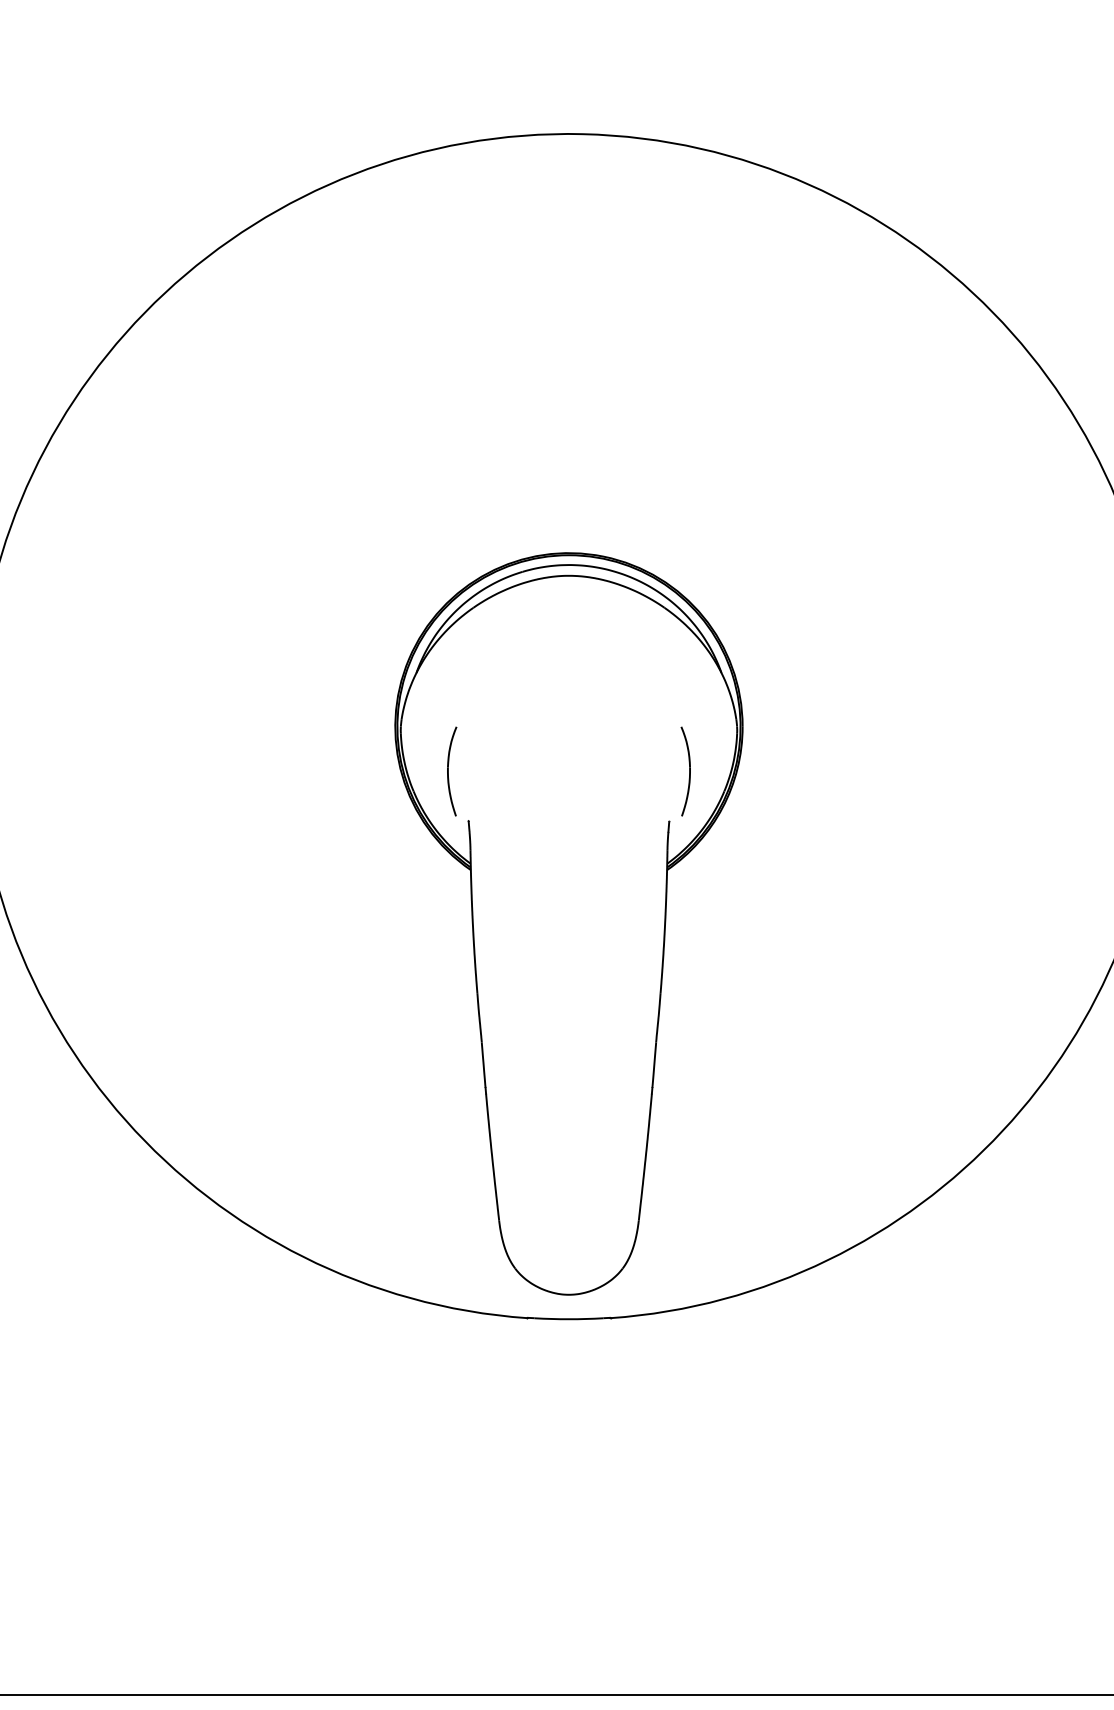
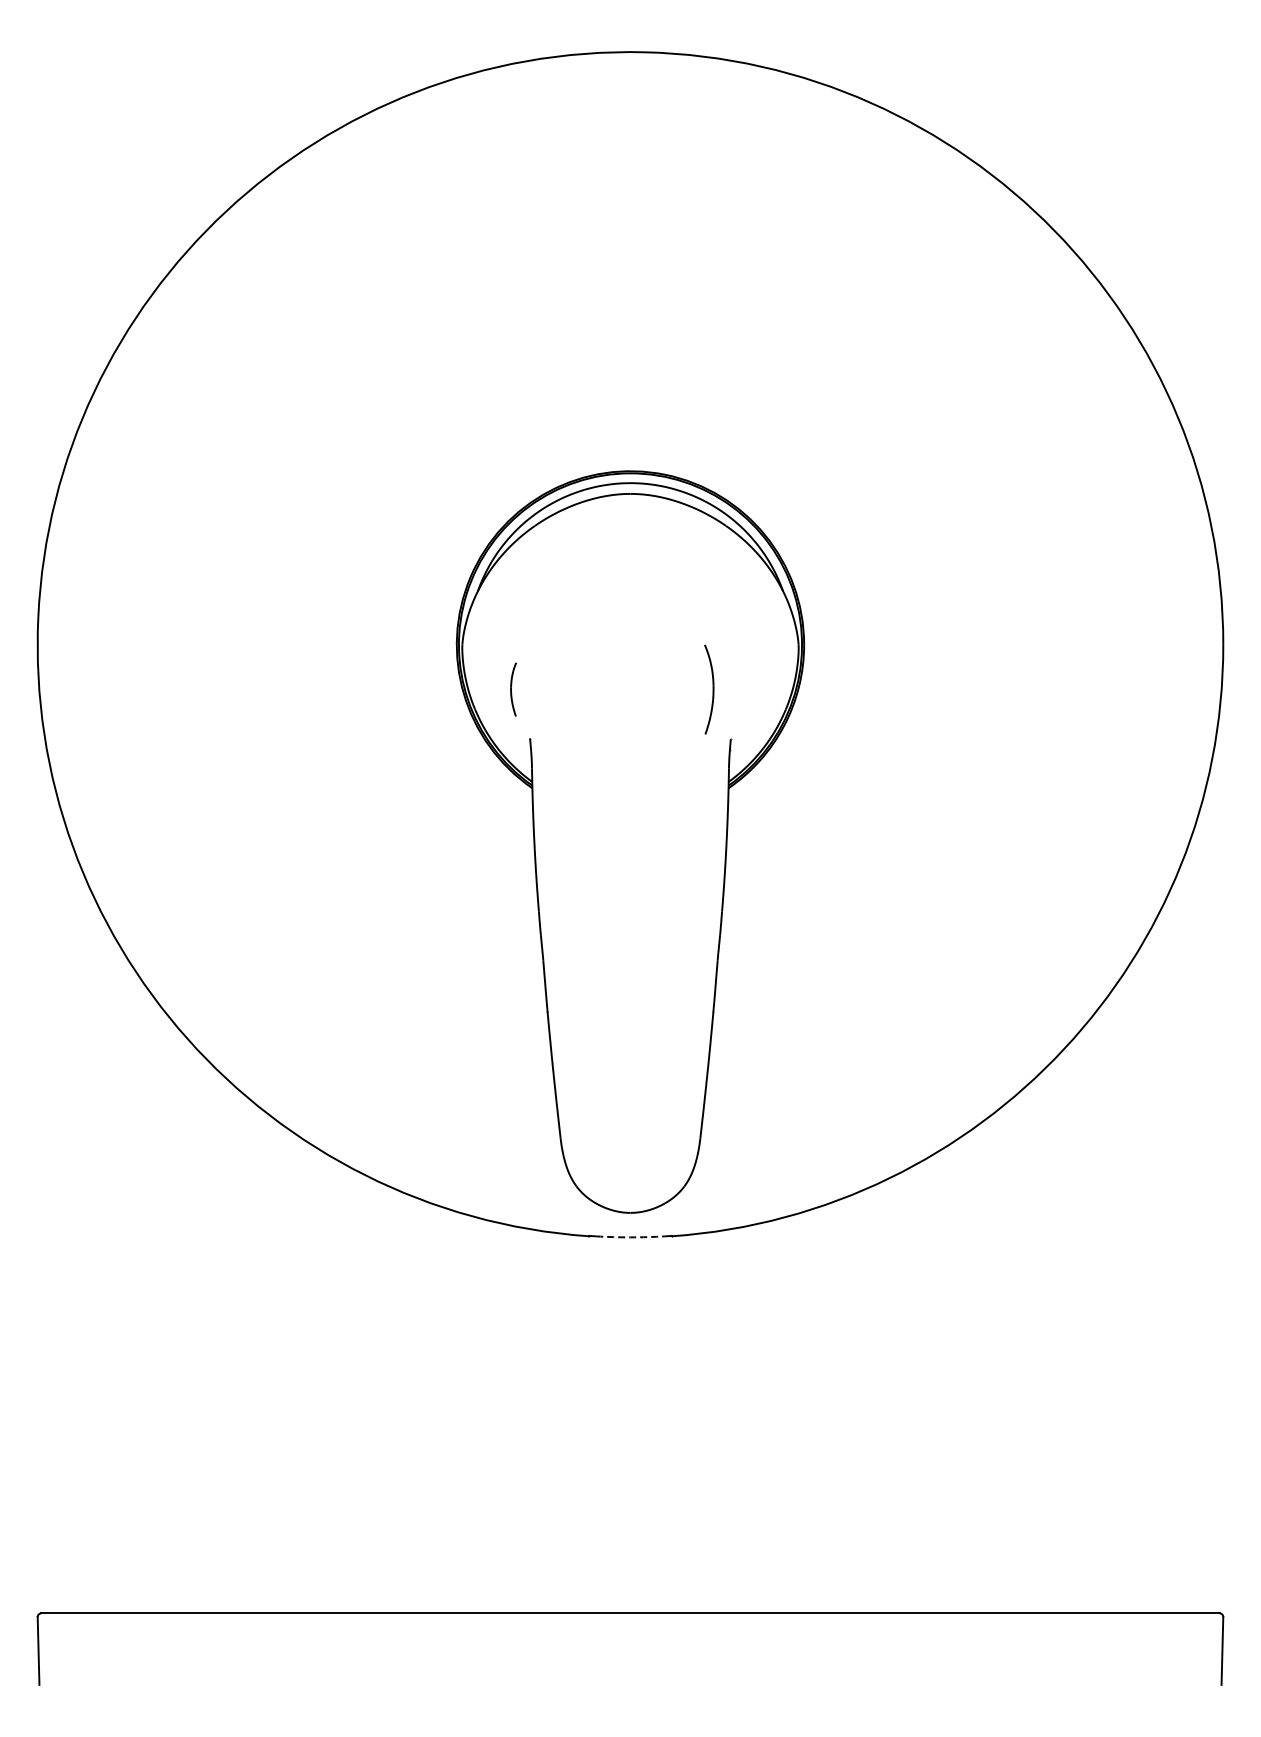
part: (451, 771) -> (513, 689), size x0.6
part: (685, 771) -> (709, 689), moved
arc: (568, 1319) -> (630, 1237), solid -> dashed

